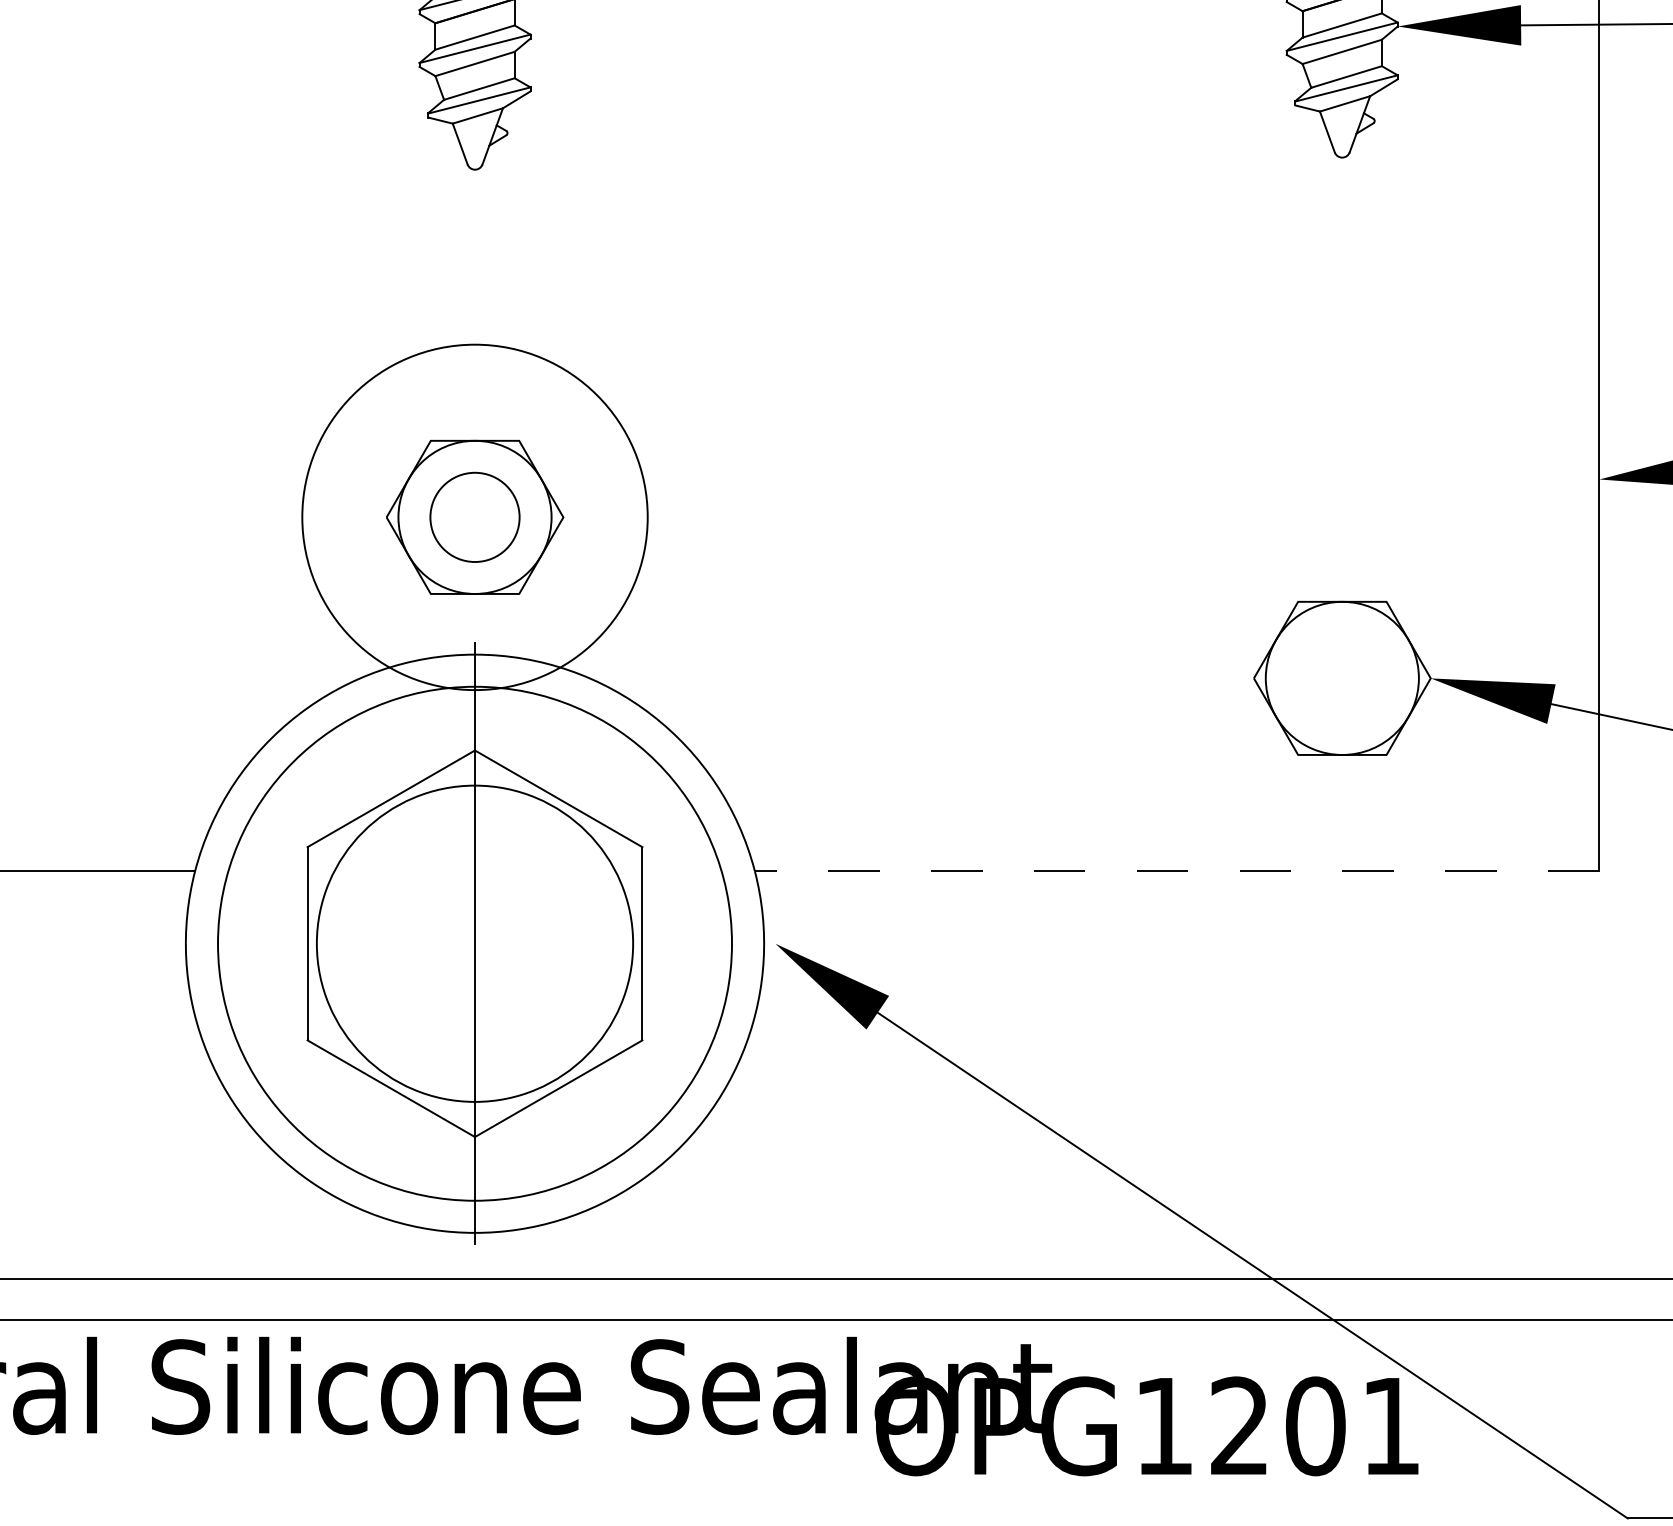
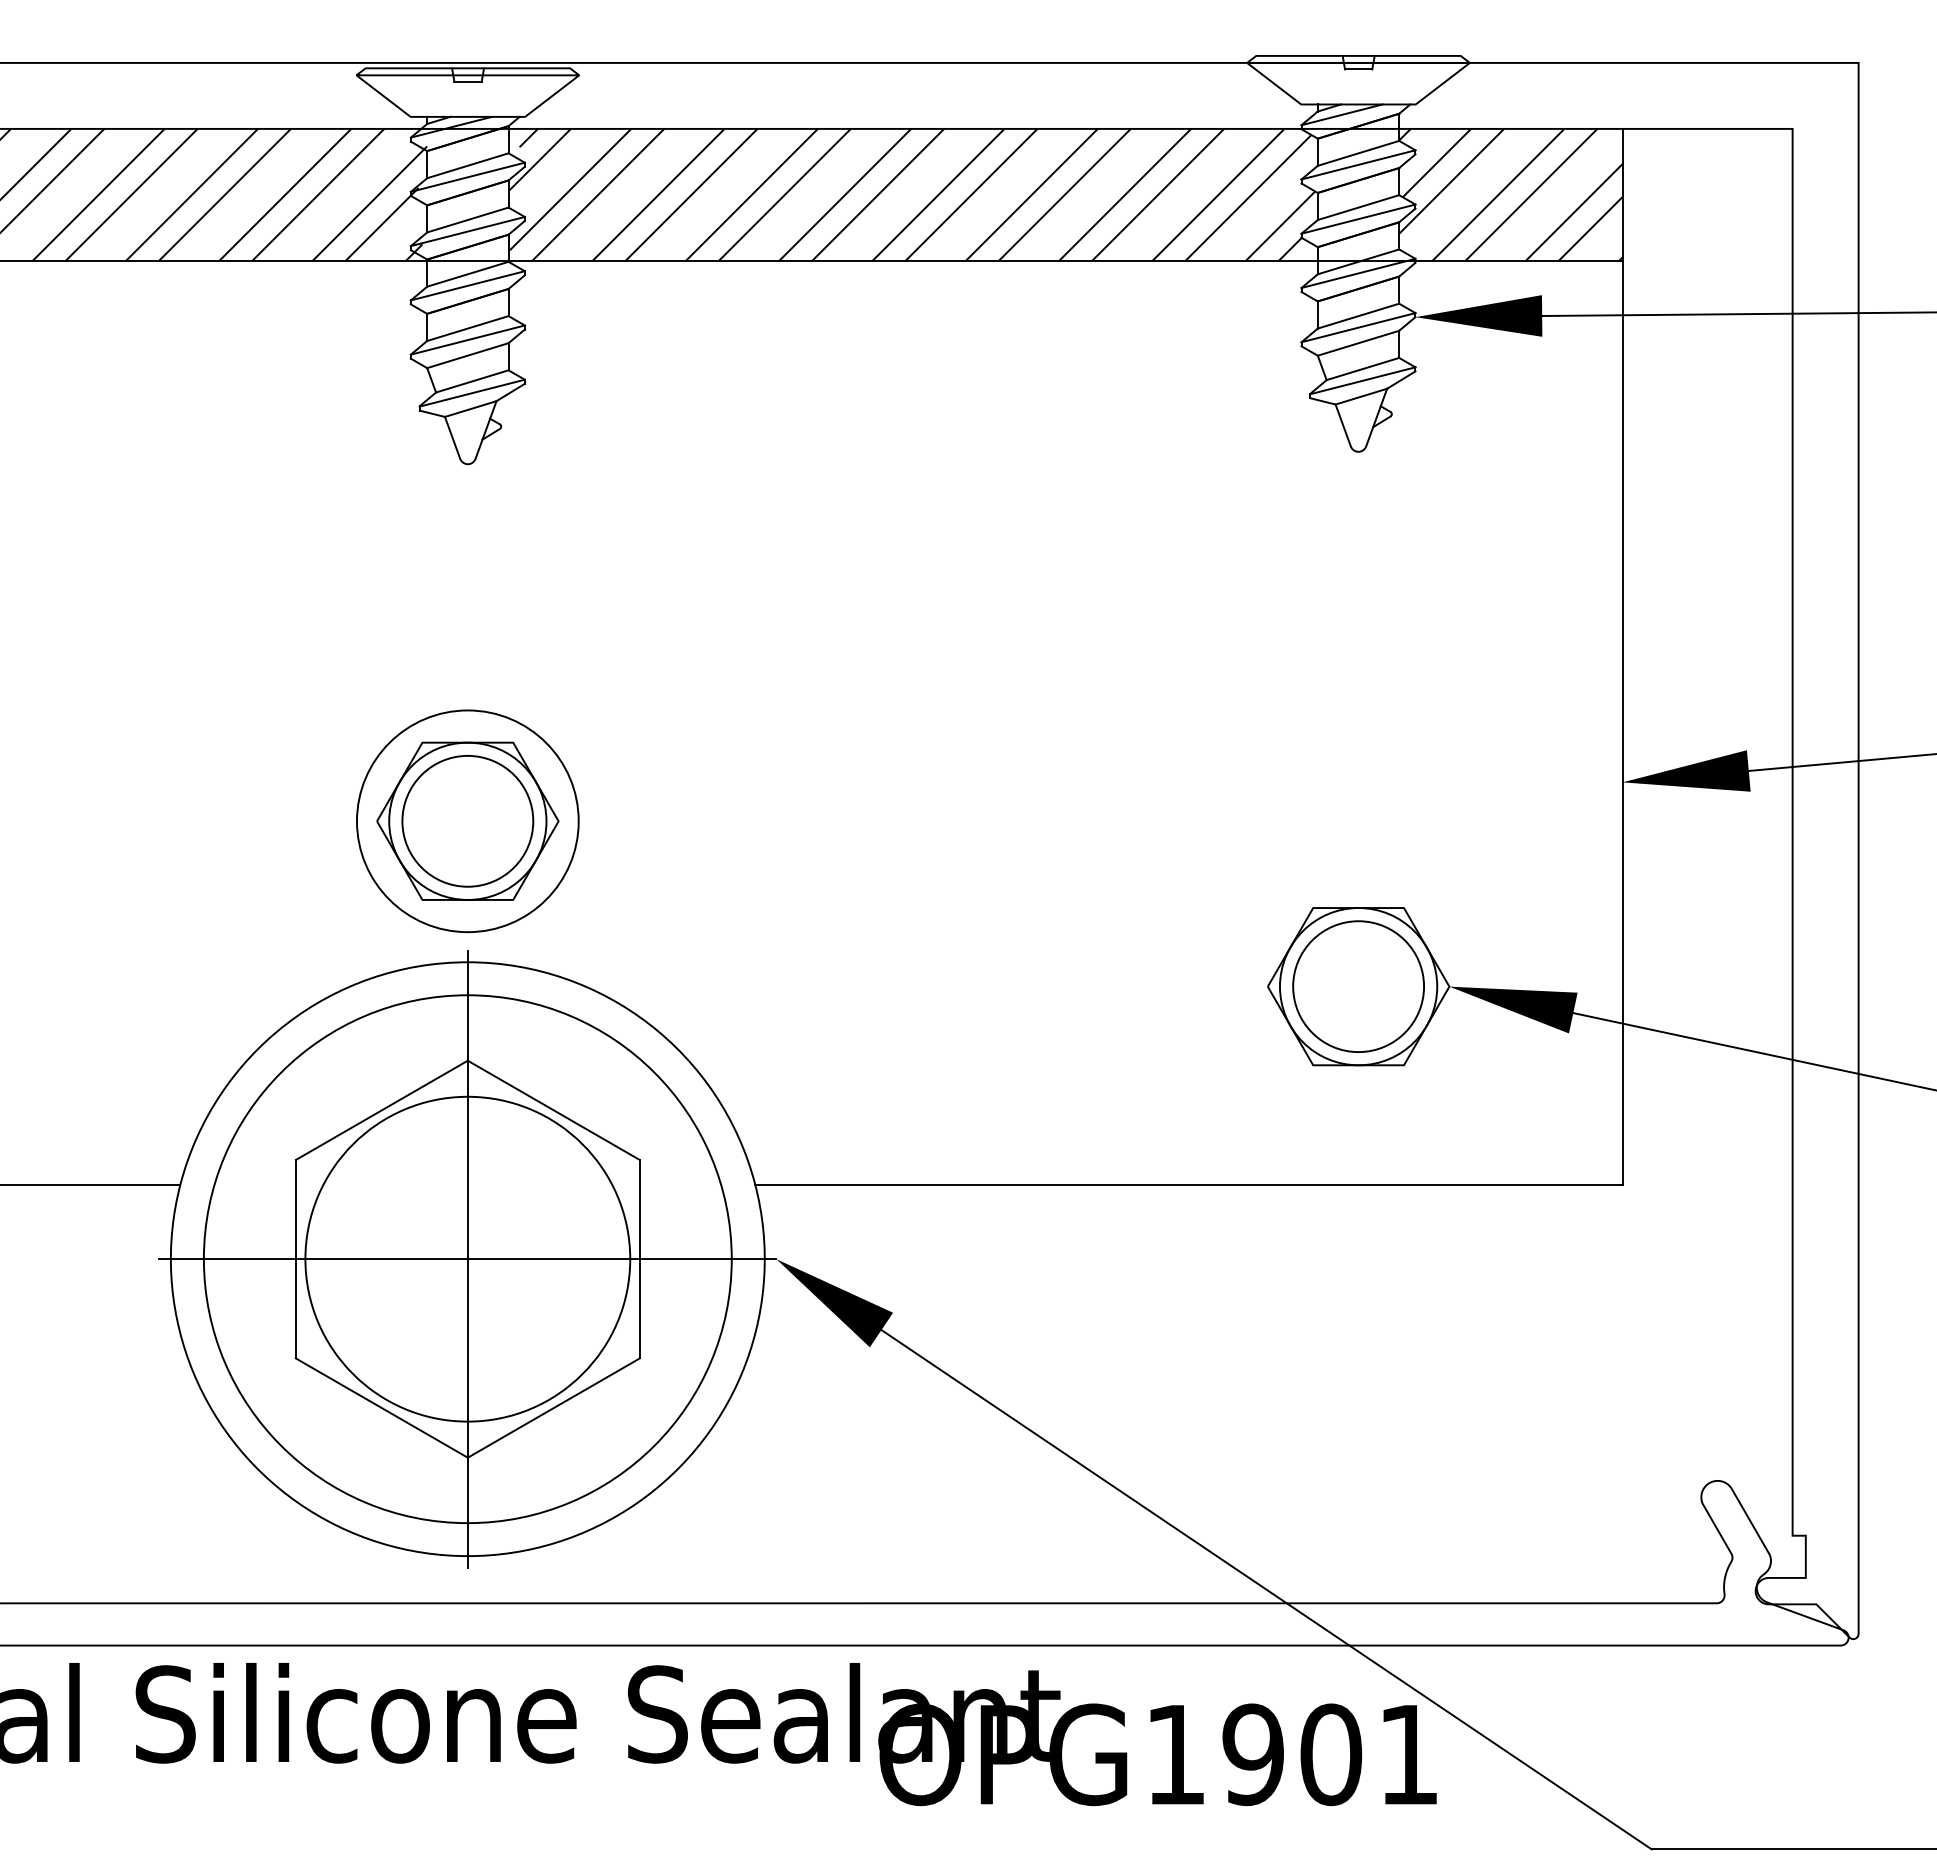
circle: (474, 516) -> (467, 820), size x1.43
circle: (474, 517) -> (467, 821), size x0.62
circle: (1342, 678) -> (1358, 986), added
line: (1176, 871) -> (1188, 1184), dashed -> solid
line: (474, 944) -> (467, 1259), added
text: (1239, 1426) -> (1252, 1754), OPG1201 -> OPG1901

